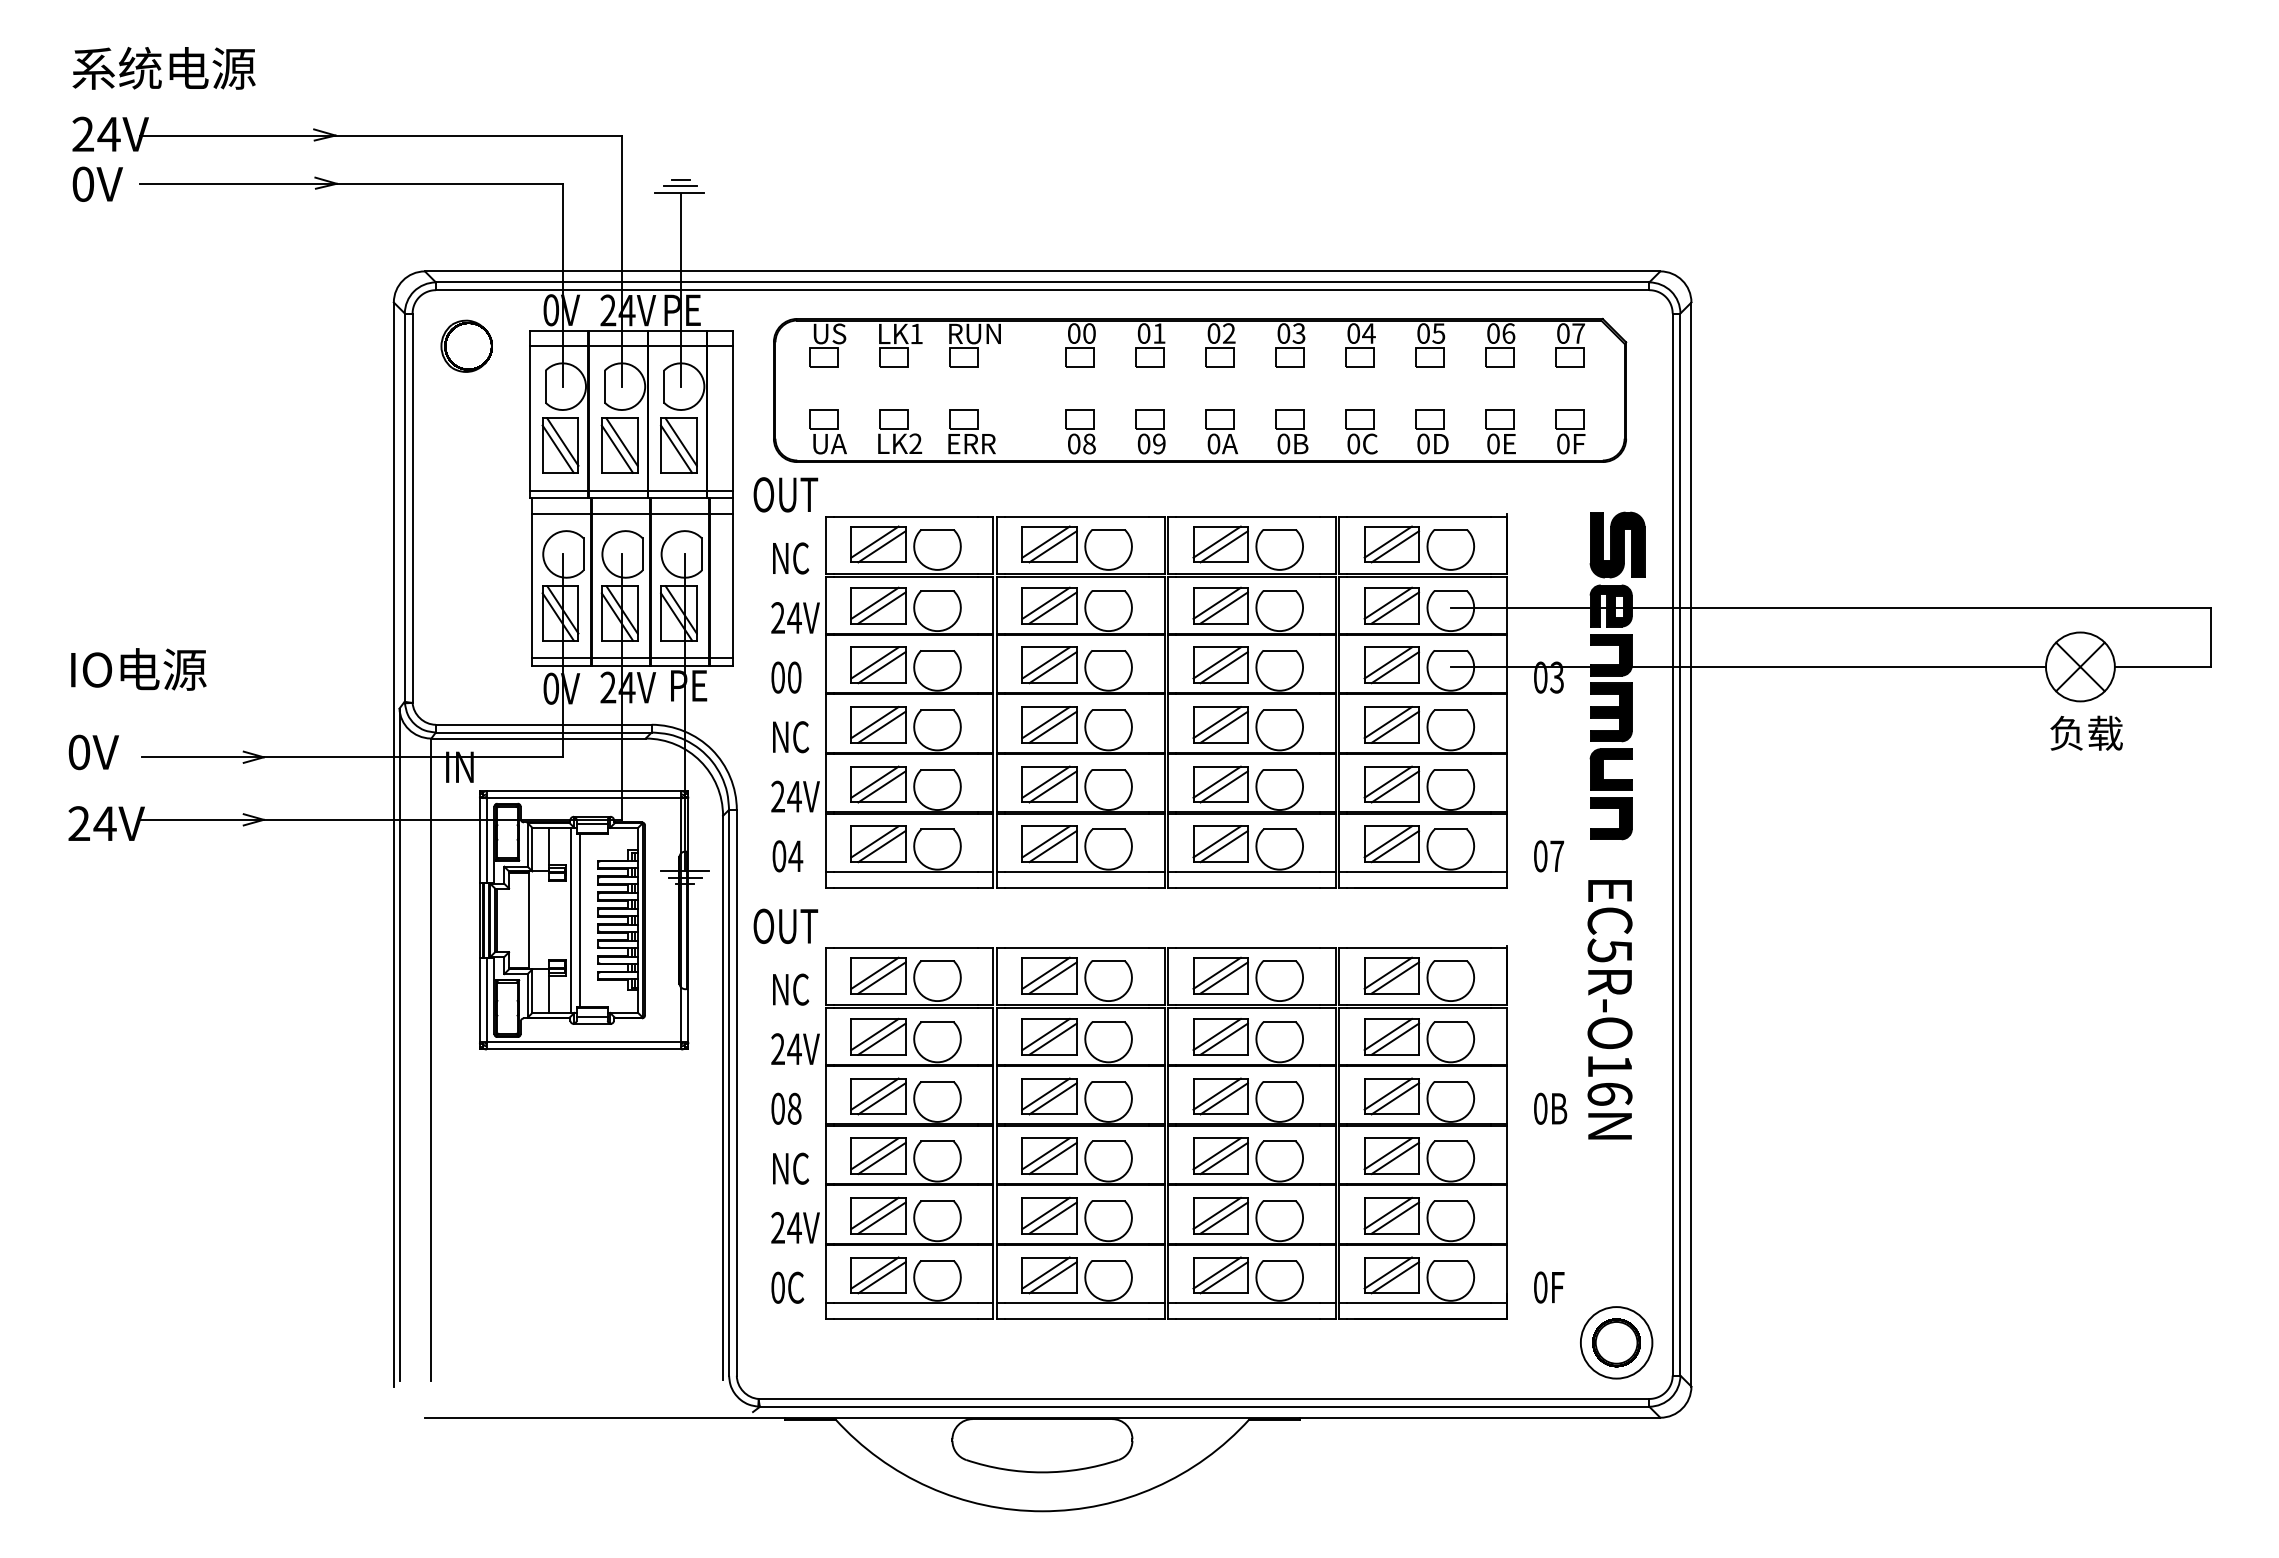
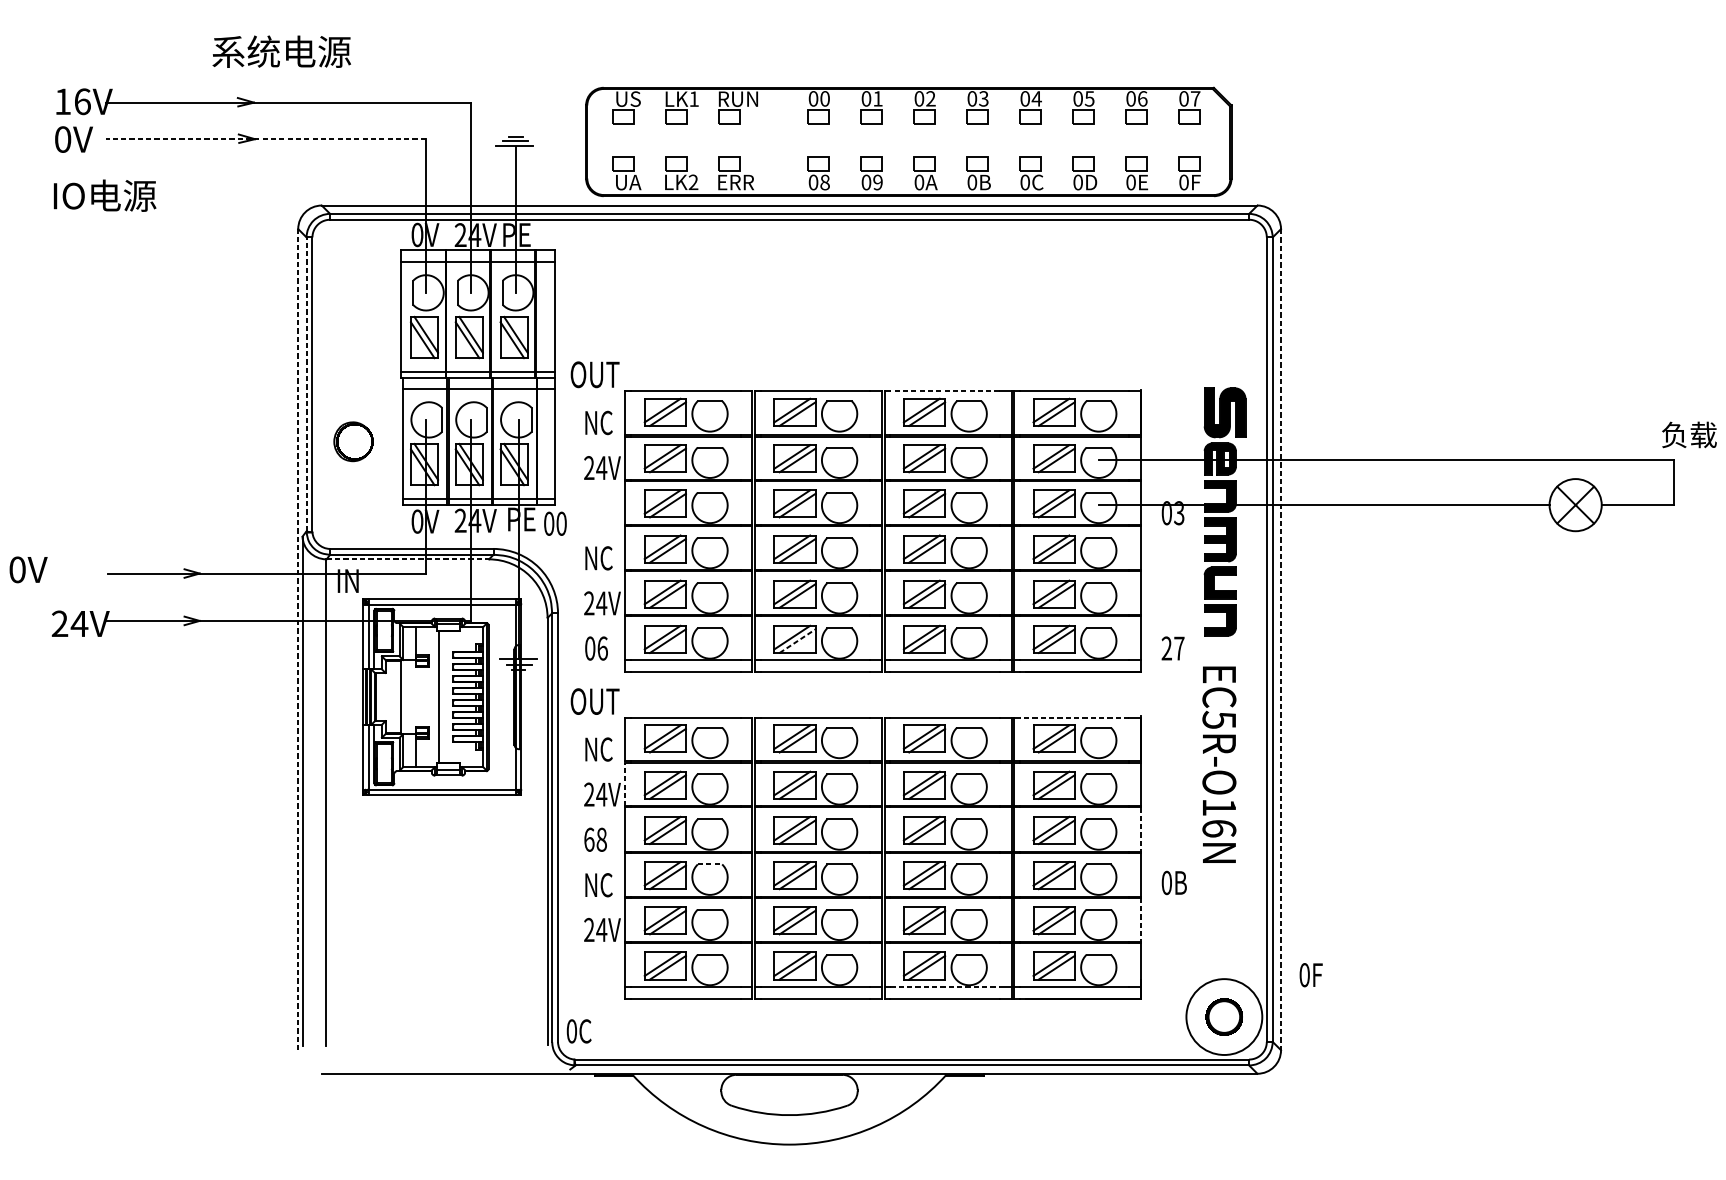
text: (163, 68) -> (281, 51), moved
text: (96, 134) -> (73, 101), 24V -> 16V
line: (350, 183) -> (265, 138), solid -> dashed
part: (466, 345) -> (353, 441), moved
part: (1200, 389) -> (909, 141), moved
line: (404, 507) -> (306, 384), solid -> dashed
line: (1247, 516) -> (944, 391), solid -> dashed
text: (138, 669) -> (104, 195), moved
text: (786, 677) -> (555, 523), moved
text: (2086, 732) -> (1689, 434), moved
line: (539, 738) -> (408, 559), solid -> dashed
text: (93, 752) -> (28, 569), moved
line: (393, 844) -> (297, 639), solid -> dashed
line: (1691, 845) -> (1281, 640), solid -> dashed
line: (1053, 846) -> (797, 641), solid -> dashed
text: (795, 856) -> (602, 648), 04 -> 06
text: (1540, 856) -> (1166, 648), 07 -> 27
line: (570, 919) -> (432, 696), removed
line: (1418, 947) -> (1074, 717), solid -> dashed
line: (825, 1035) -> (625, 784), solid -> dashed
line: (1506, 1095) -> (1140, 829), solid -> dashed
text: (778, 1108) -> (589, 839), 08 -> 68
text: (1550, 1108) -> (1174, 882), moved
line: (938, 1141) -> (710, 864), solid -> dashed
line: (1506, 1214) -> (1140, 919), solid -> dashed
text: (787, 1287) -> (578, 1031), moved
text: (1549, 1287) -> (1311, 975), moved
line: (1248, 1303) -> (945, 987), solid -> dashed
circle: (1616, 1342) -> (1224, 1016), size x1.4

